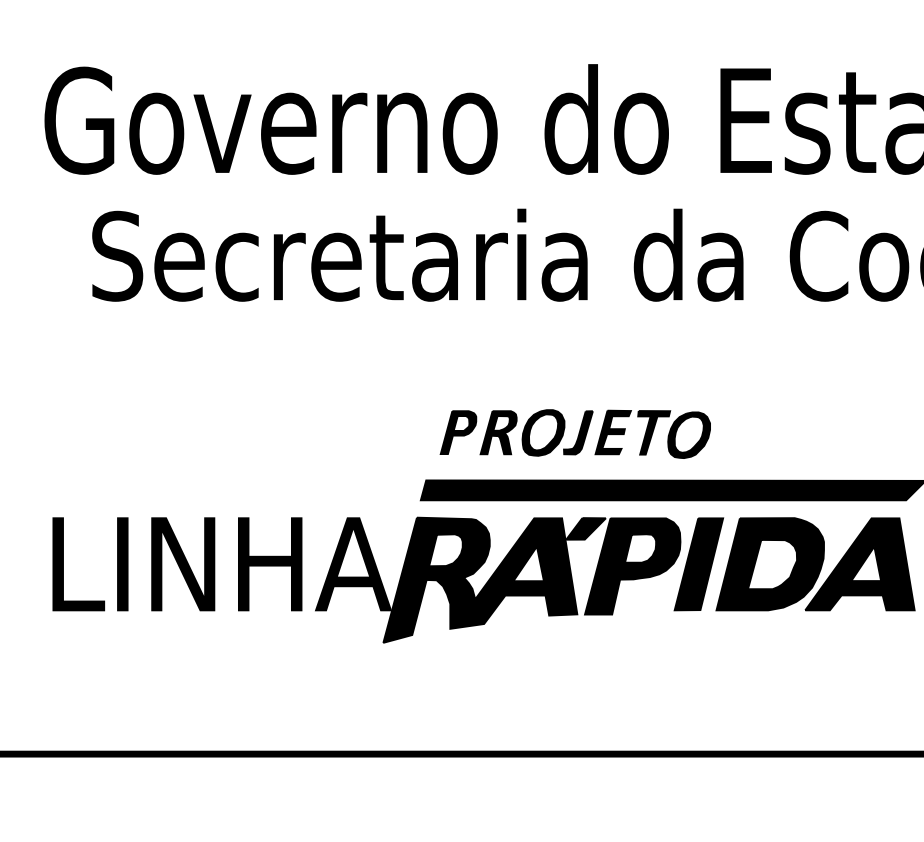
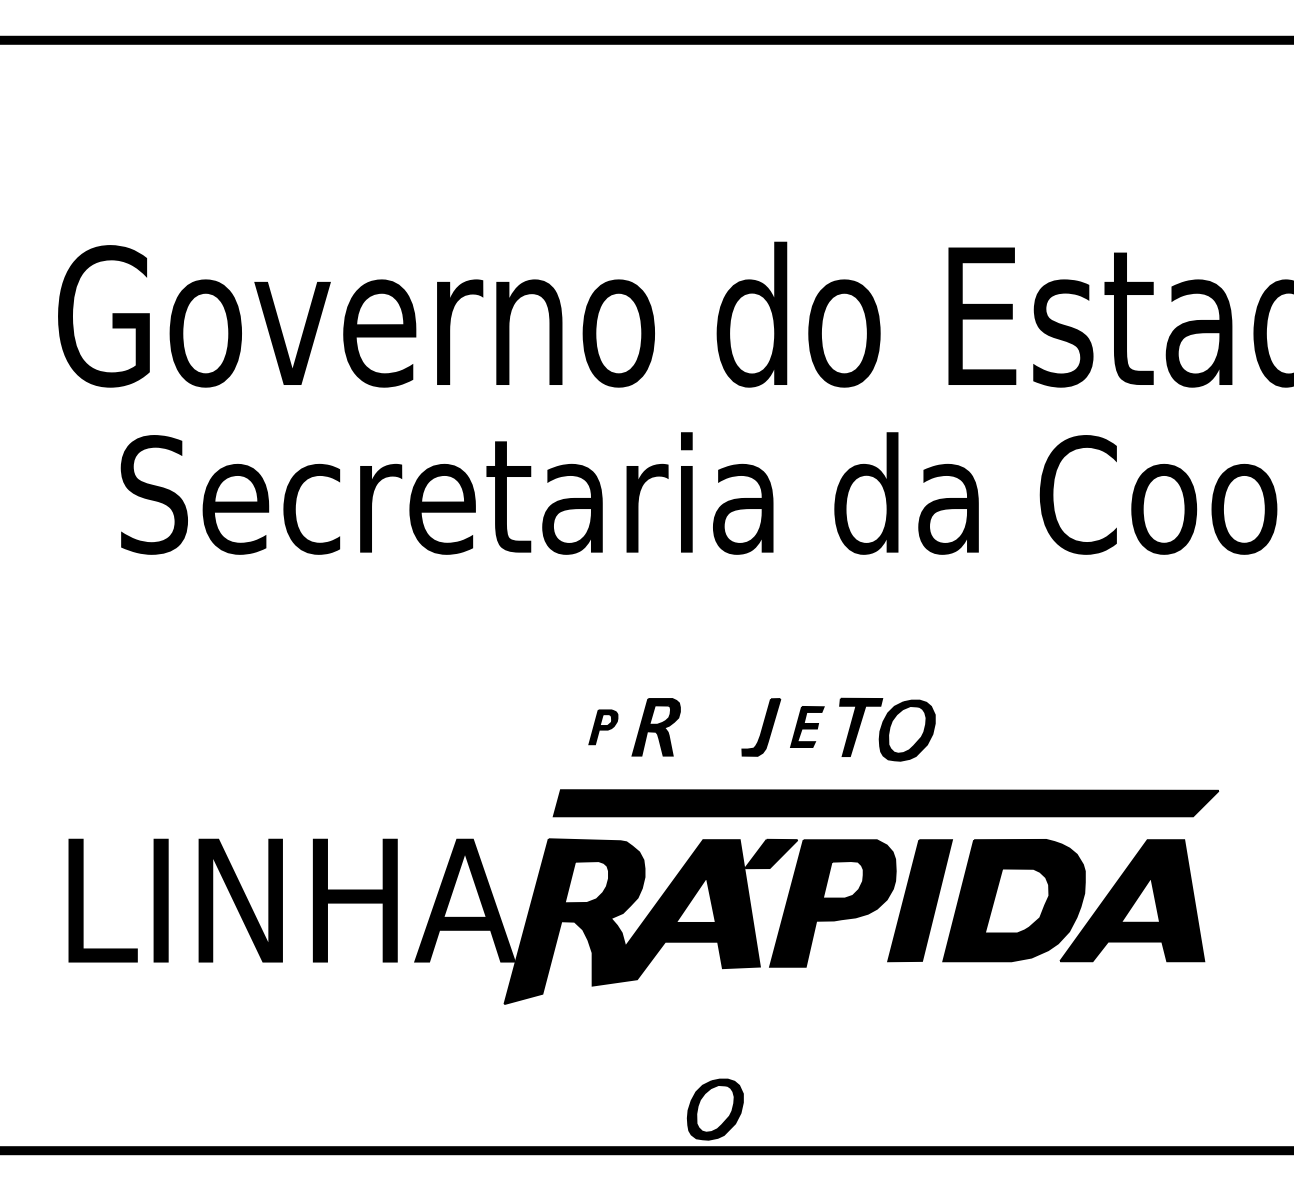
part: (458, 432) -> (603, 727), size x0.6
part: (542, 432) -> (714, 1109), moved
part: (613, 432) -> (807, 726), size x0.7

